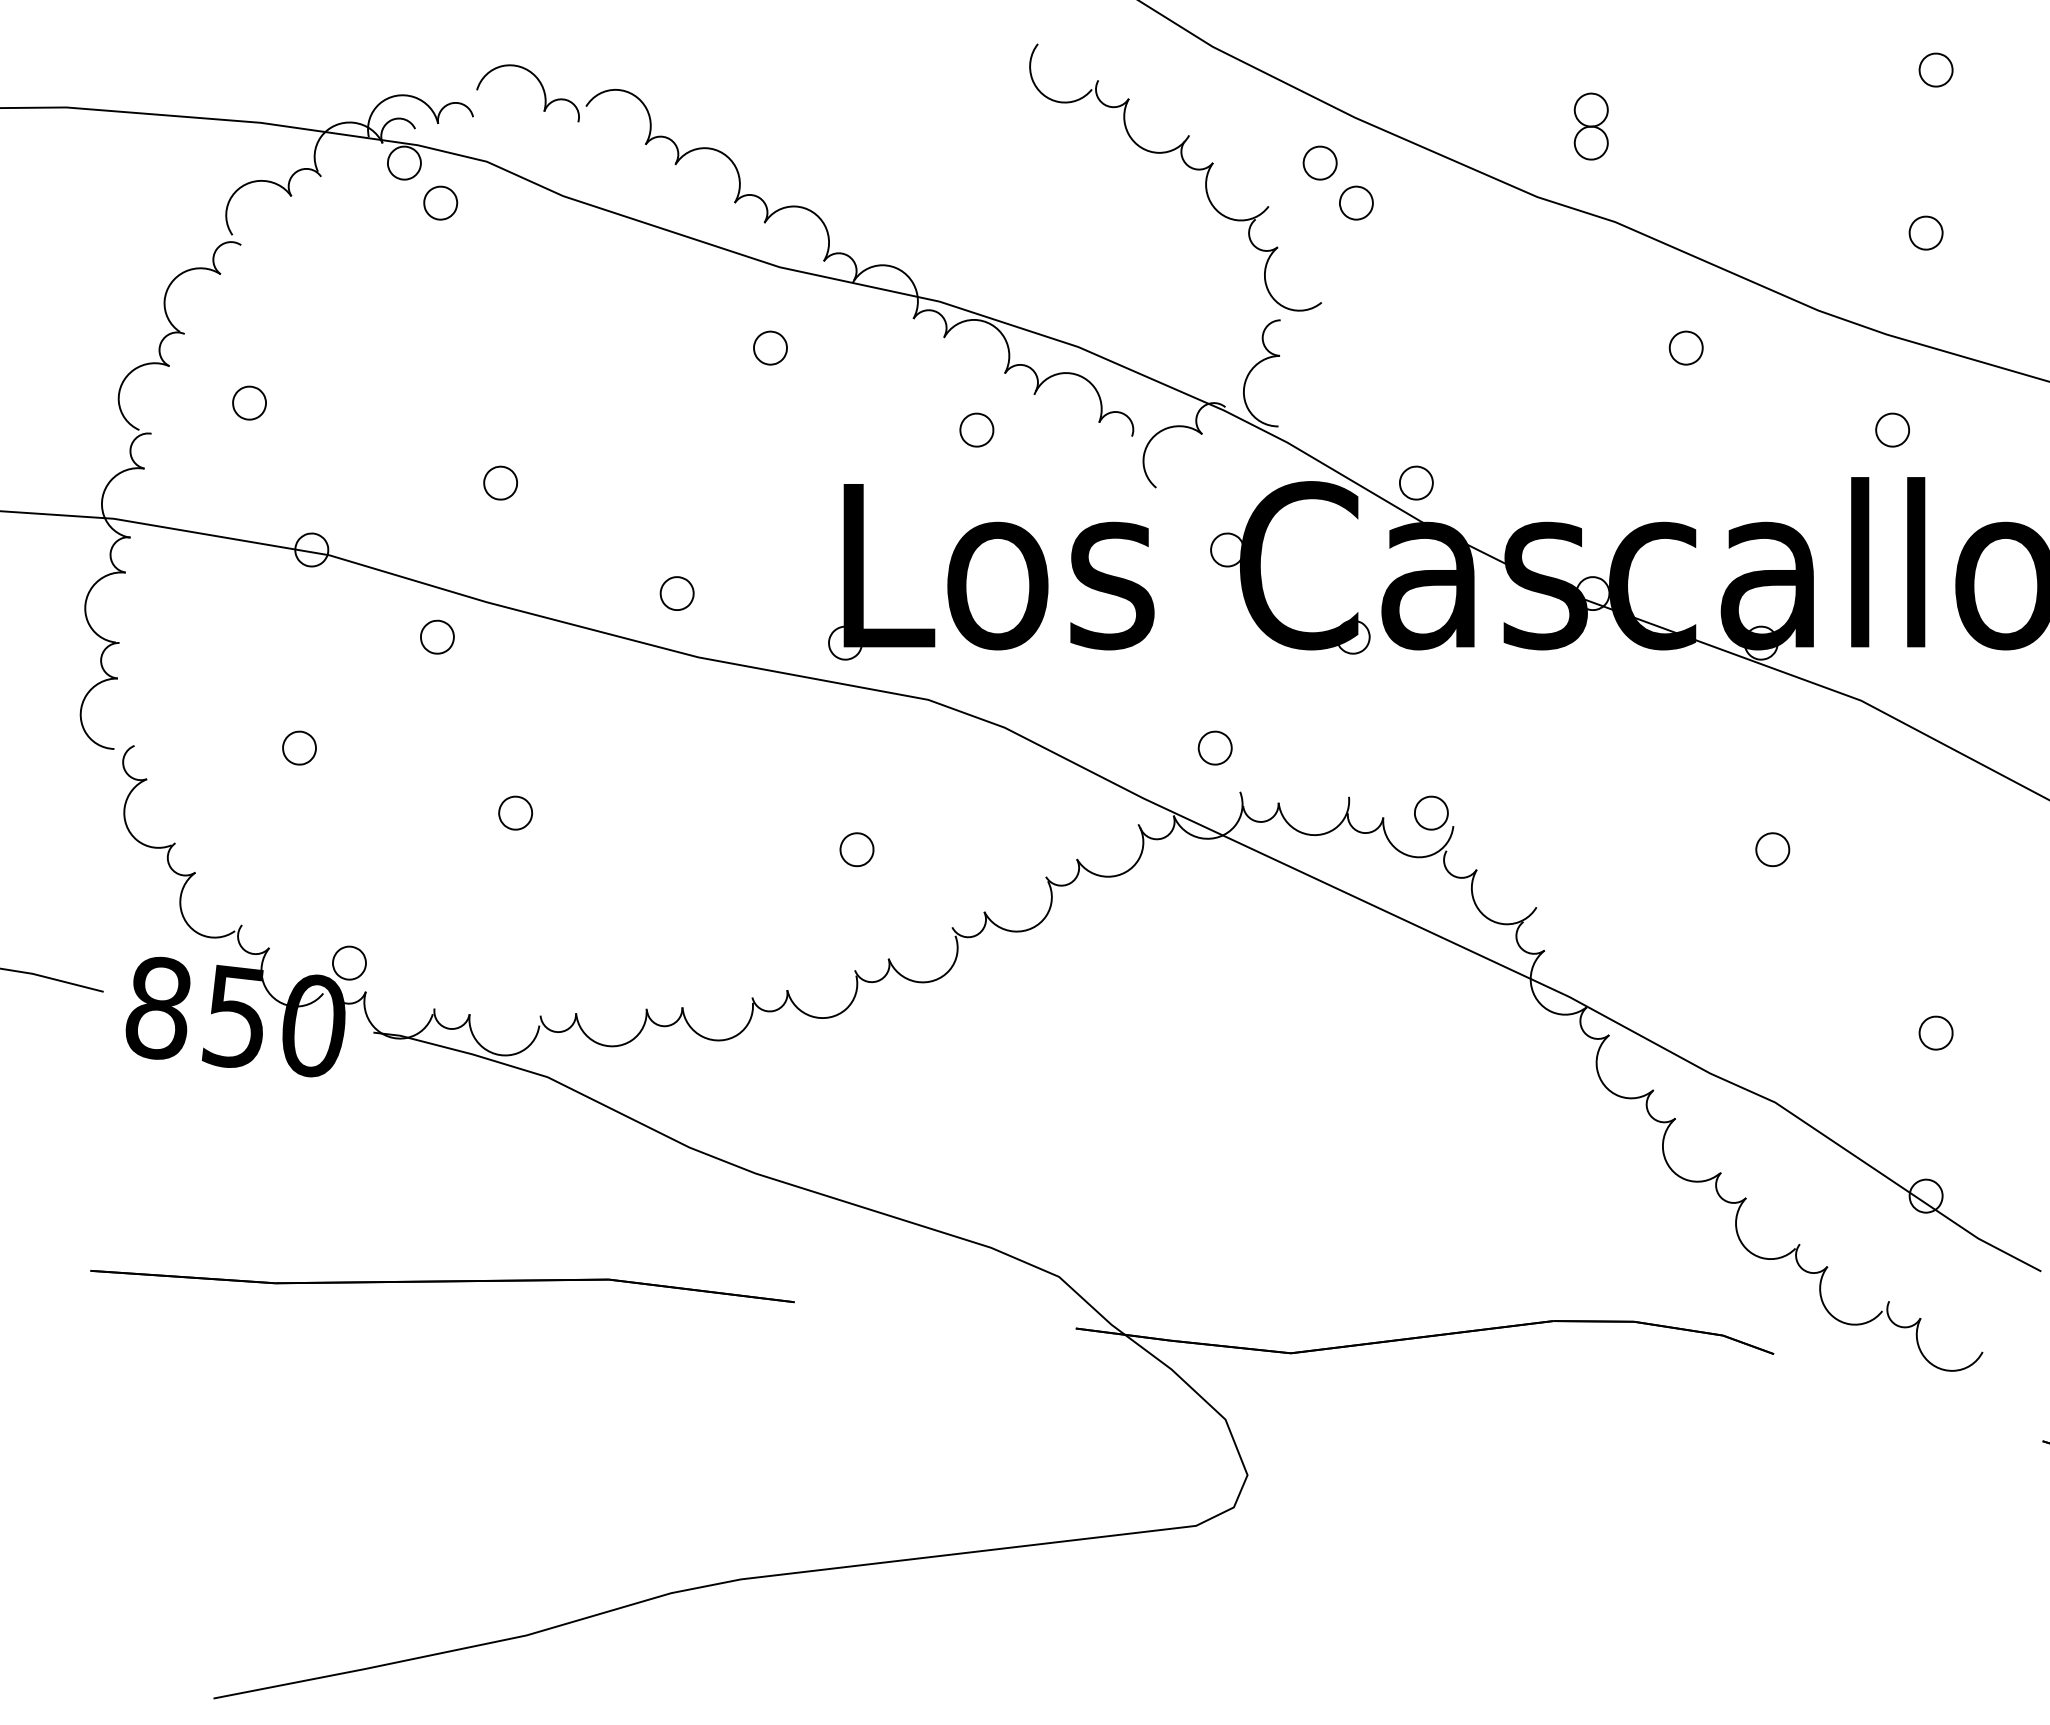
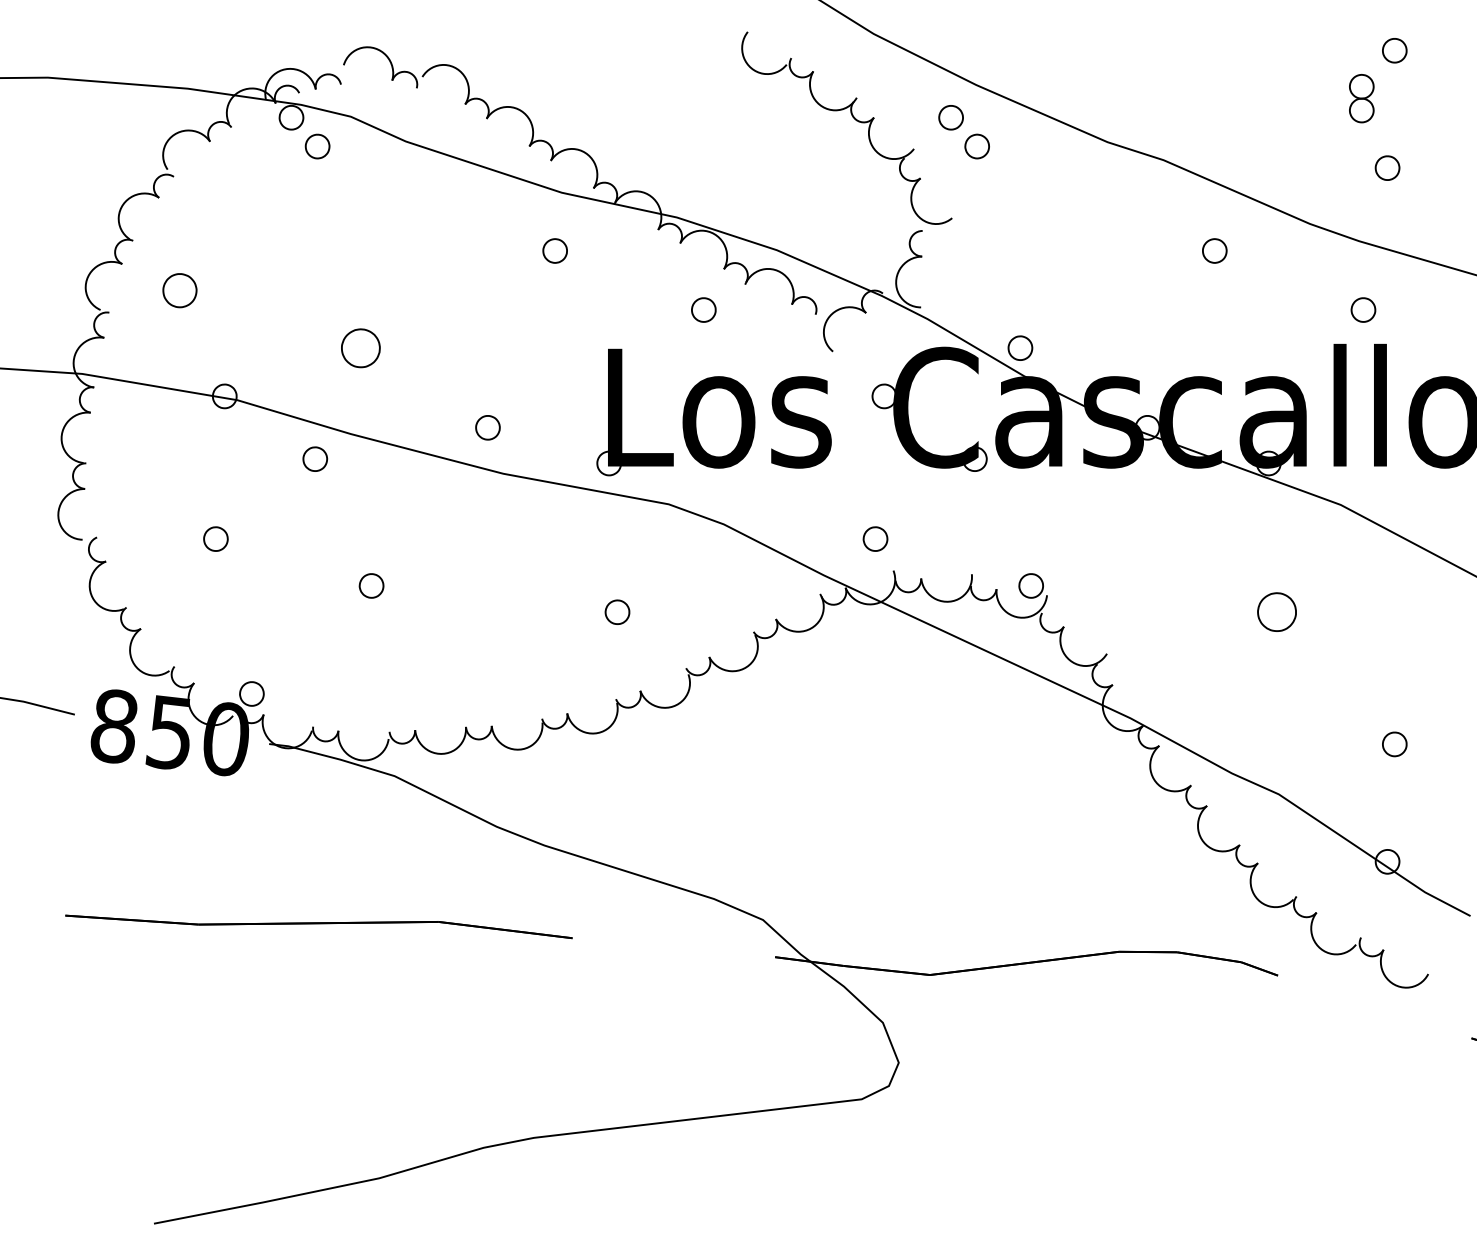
part: (1590, 126) -> (1361, 98), moved
part: (249, 402) -> (179, 290), size x1.4
part: (500, 482) -> (360, 347), size x1.6
part: (1772, 849) -> (1276, 612), size x1.6

